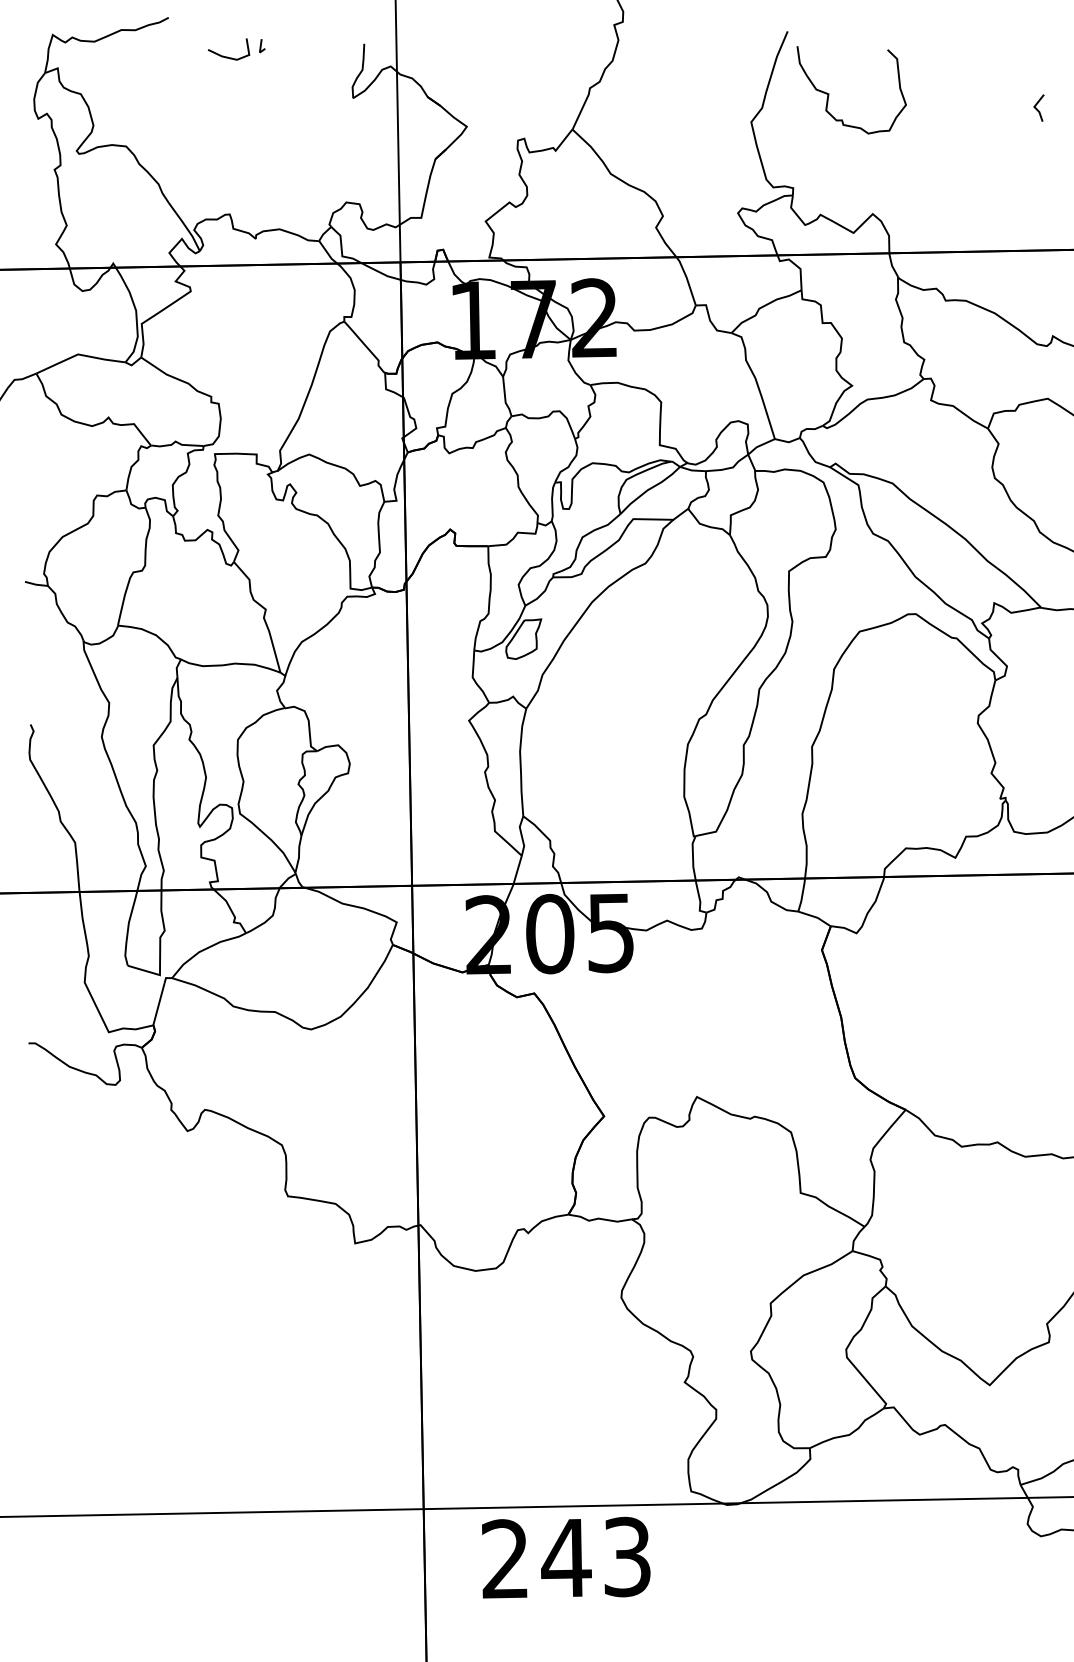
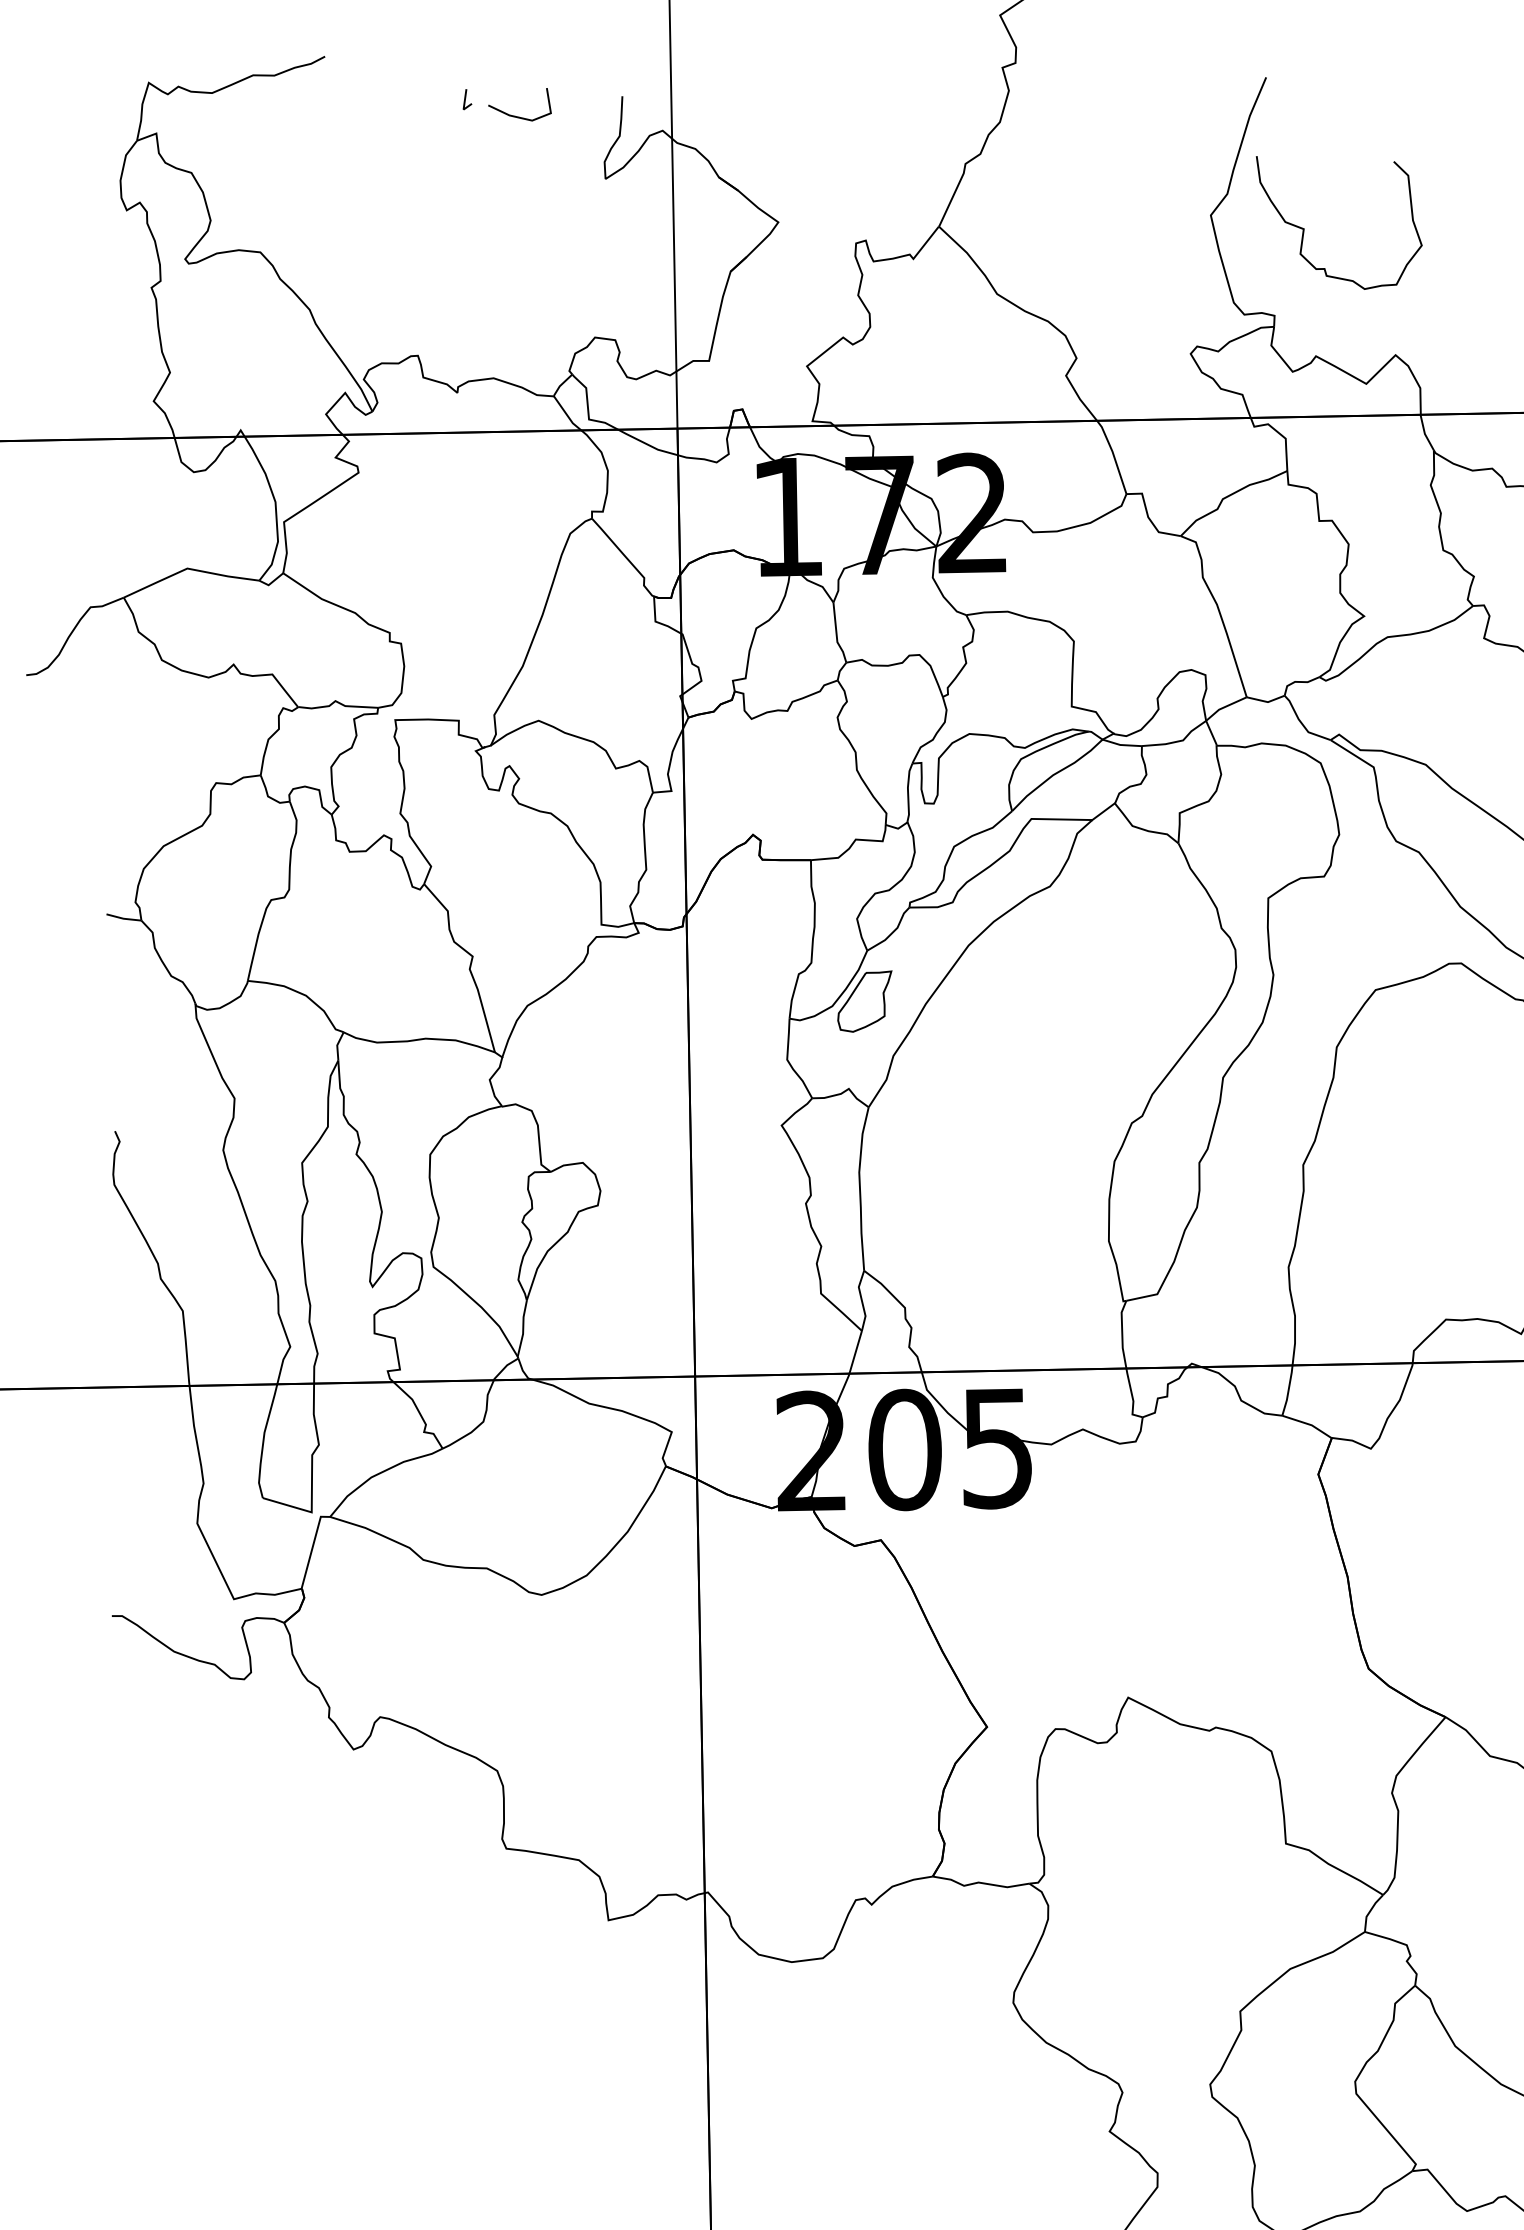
line: (227, 56) -> (517, 115), moved
curve: (829, 93) -> (1305, 228), moved

